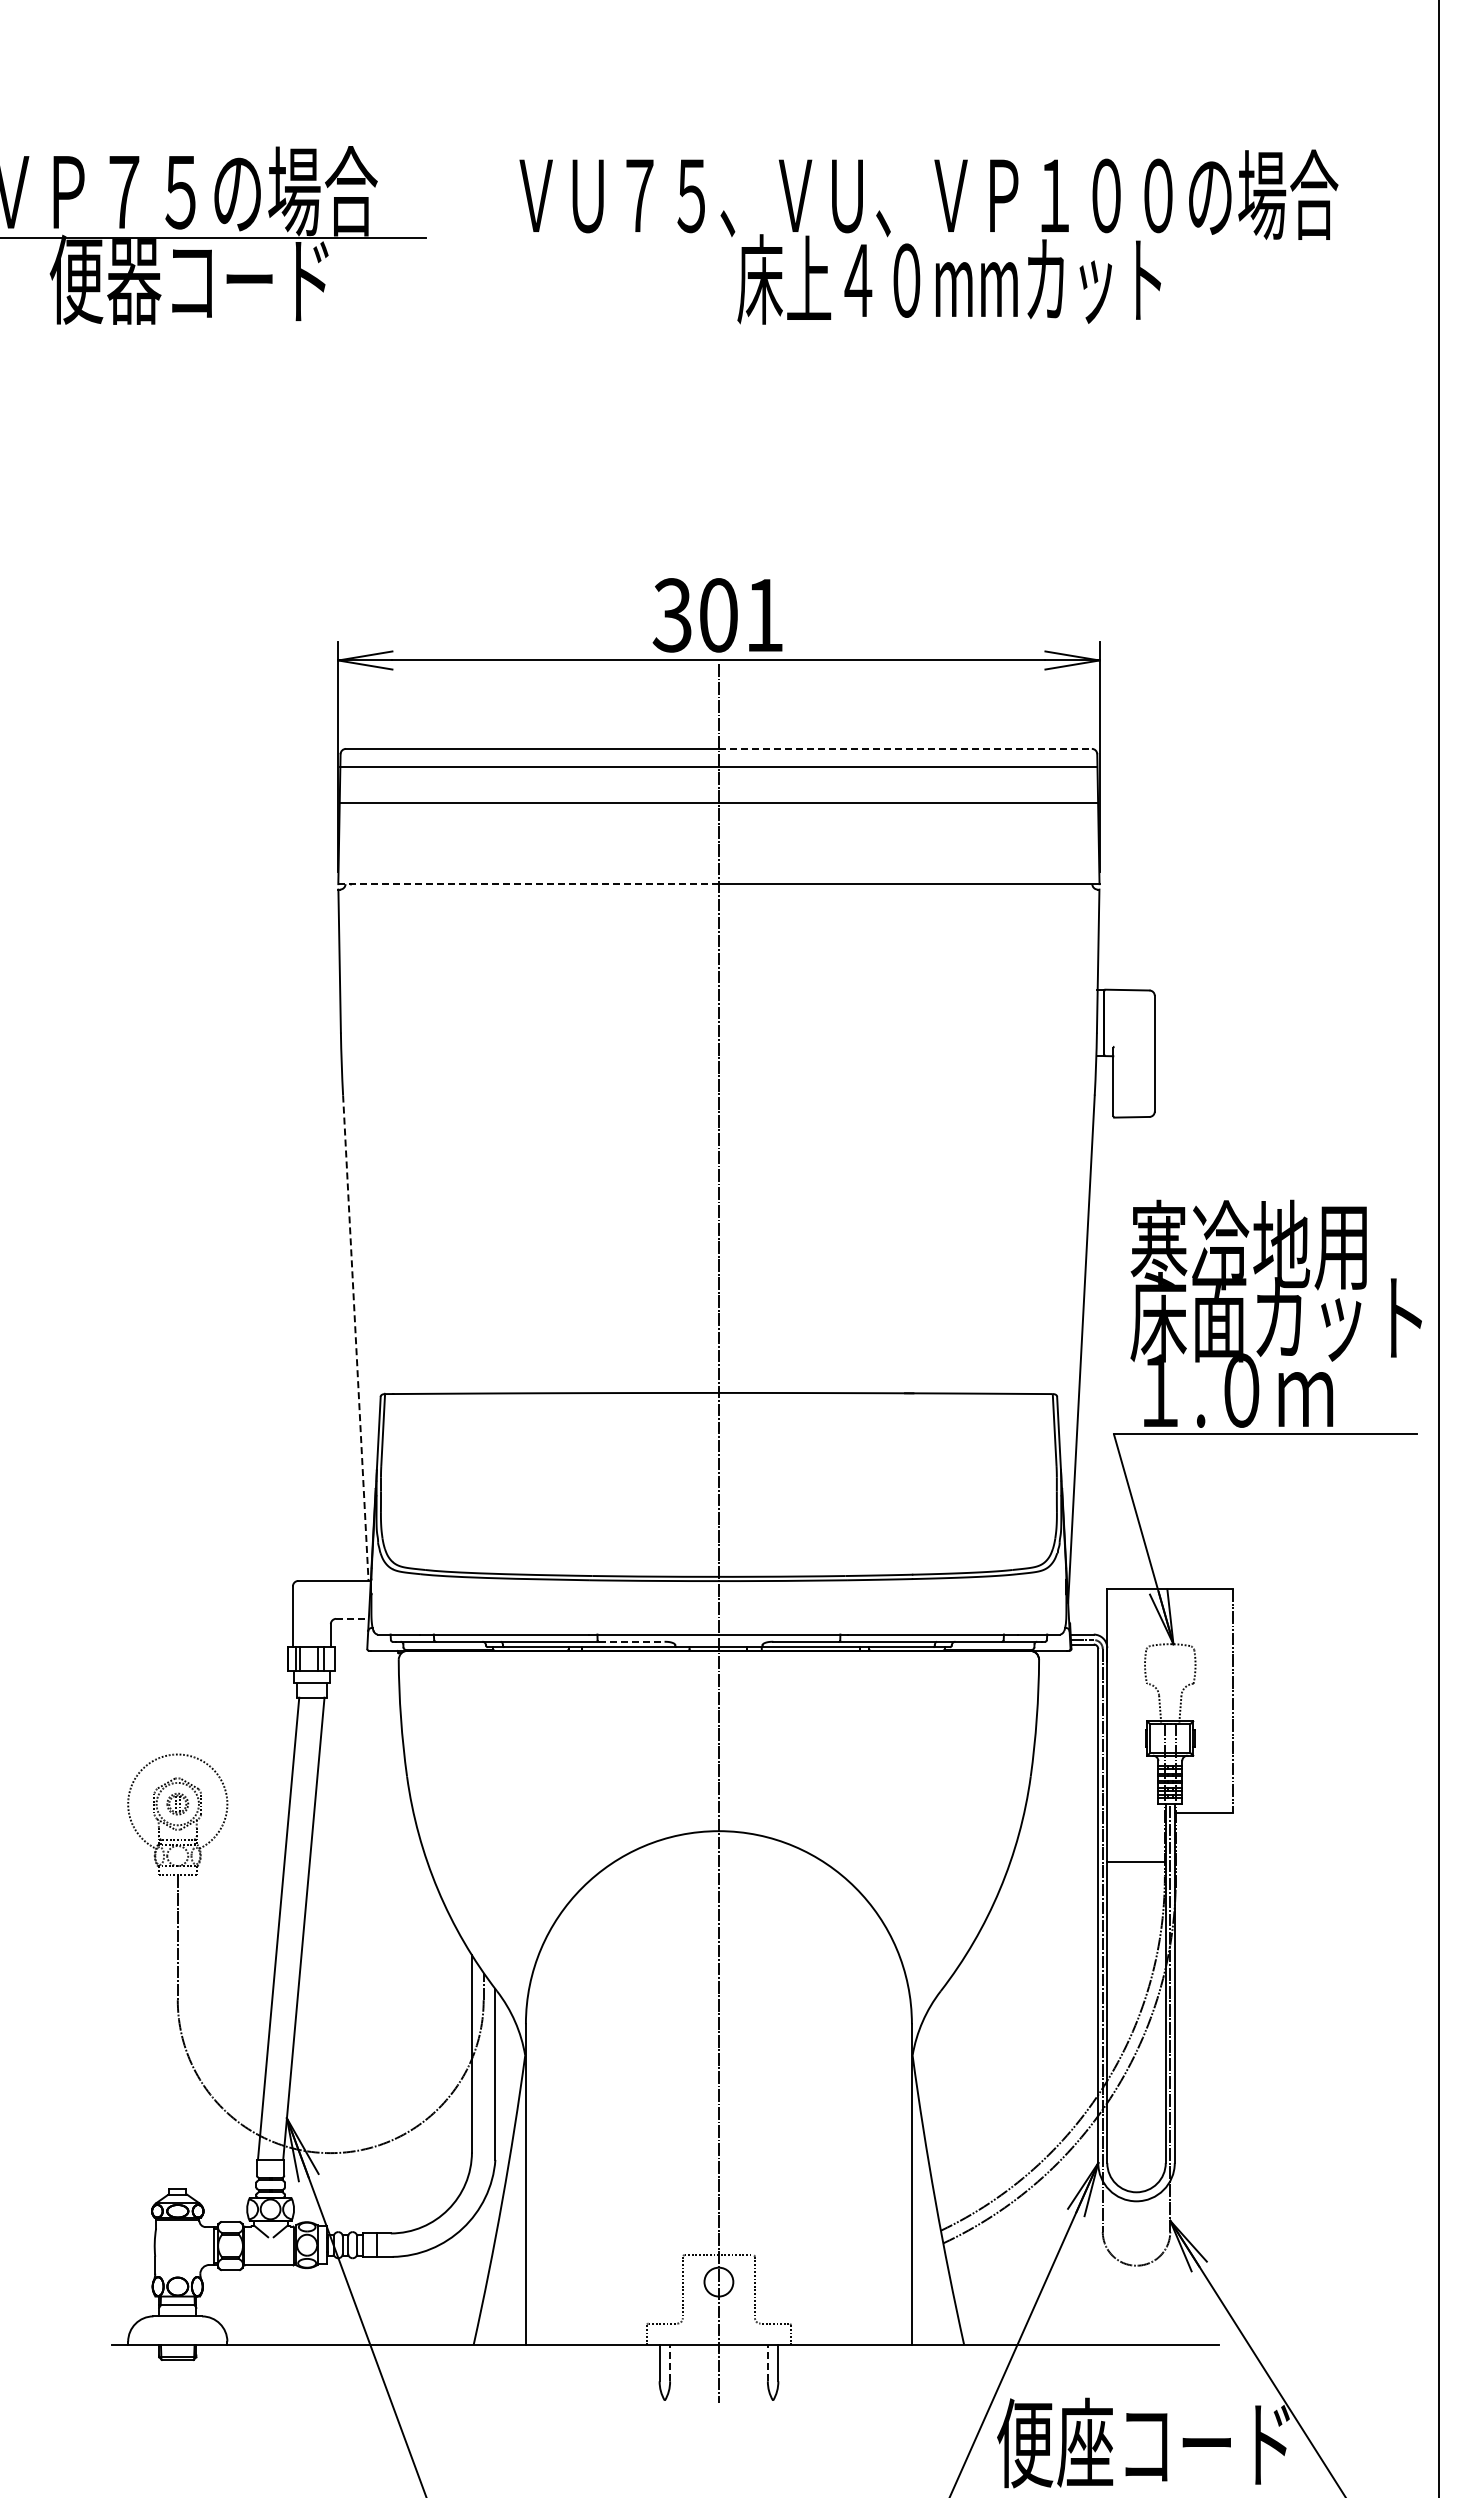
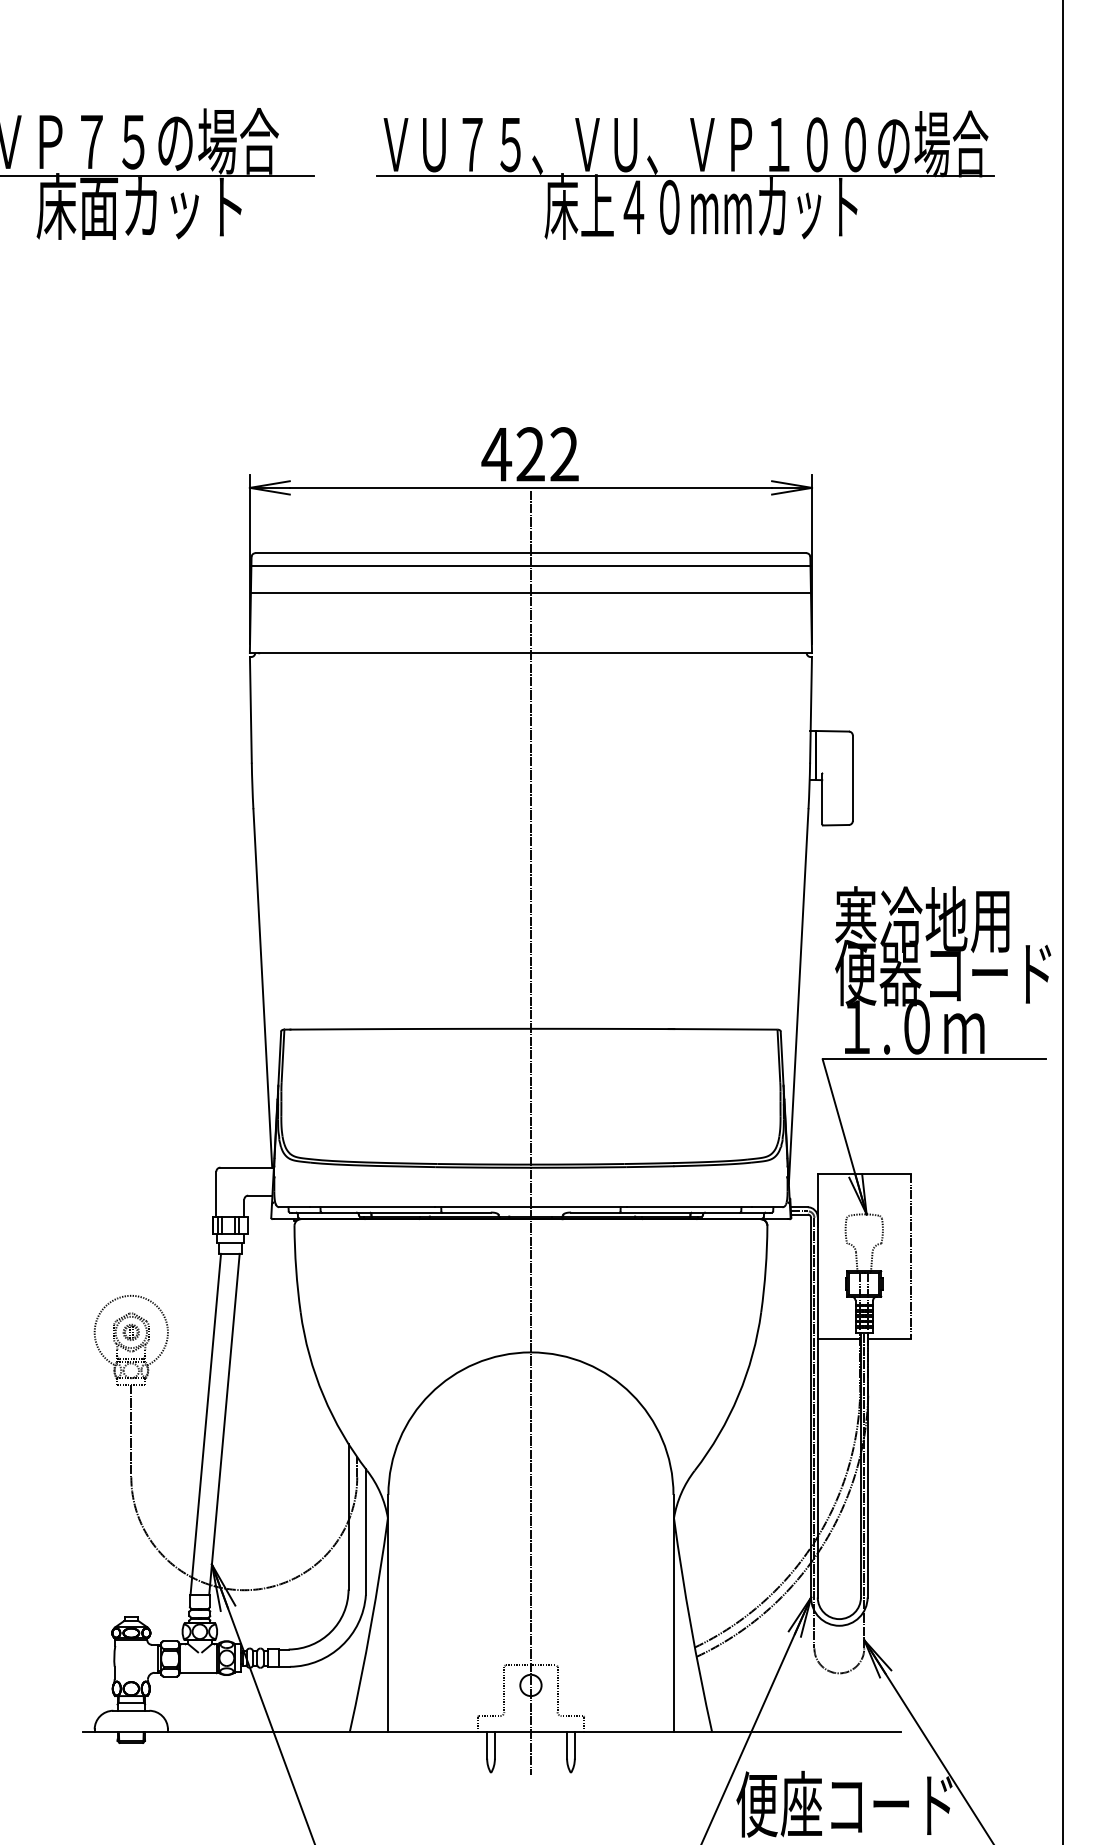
line: (927, 238) -> (684, 176), added
text: (188, 279) -> (139, 206), 便器コード -> 床面カット
text: (717, 615) -> (529, 454), 301 -> 422
line: (905, 748) -> (668, 552), dashed -> solid
line: (529, 884) -> (391, 653), dashed -> solid
text: (1276, 1317) -> (942, 973), 床面カット -> 便器コード
line: (355, 1338) -> (262, 988), dashed -> solid
line: (353, 1618) -> (261, 1195), dashed -> solid
line: (631, 1641) -> (466, 1212), dashed -> solid
line: (1135, 1862) -> (838, 1339), moved
line: (670, 2363) -> (495, 1745), dashed -> solid
line: (767, 2363) -> (566, 1745), dashed -> solid

